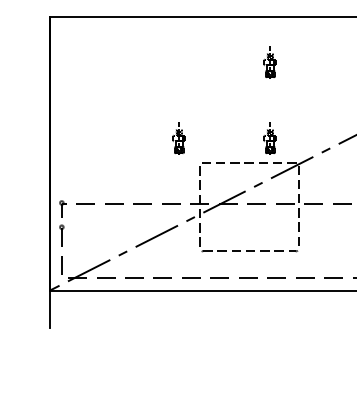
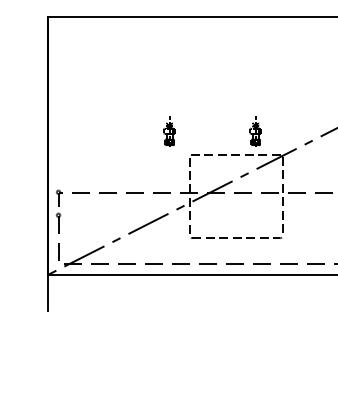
part: (269, 62) -> (255, 59), removed

